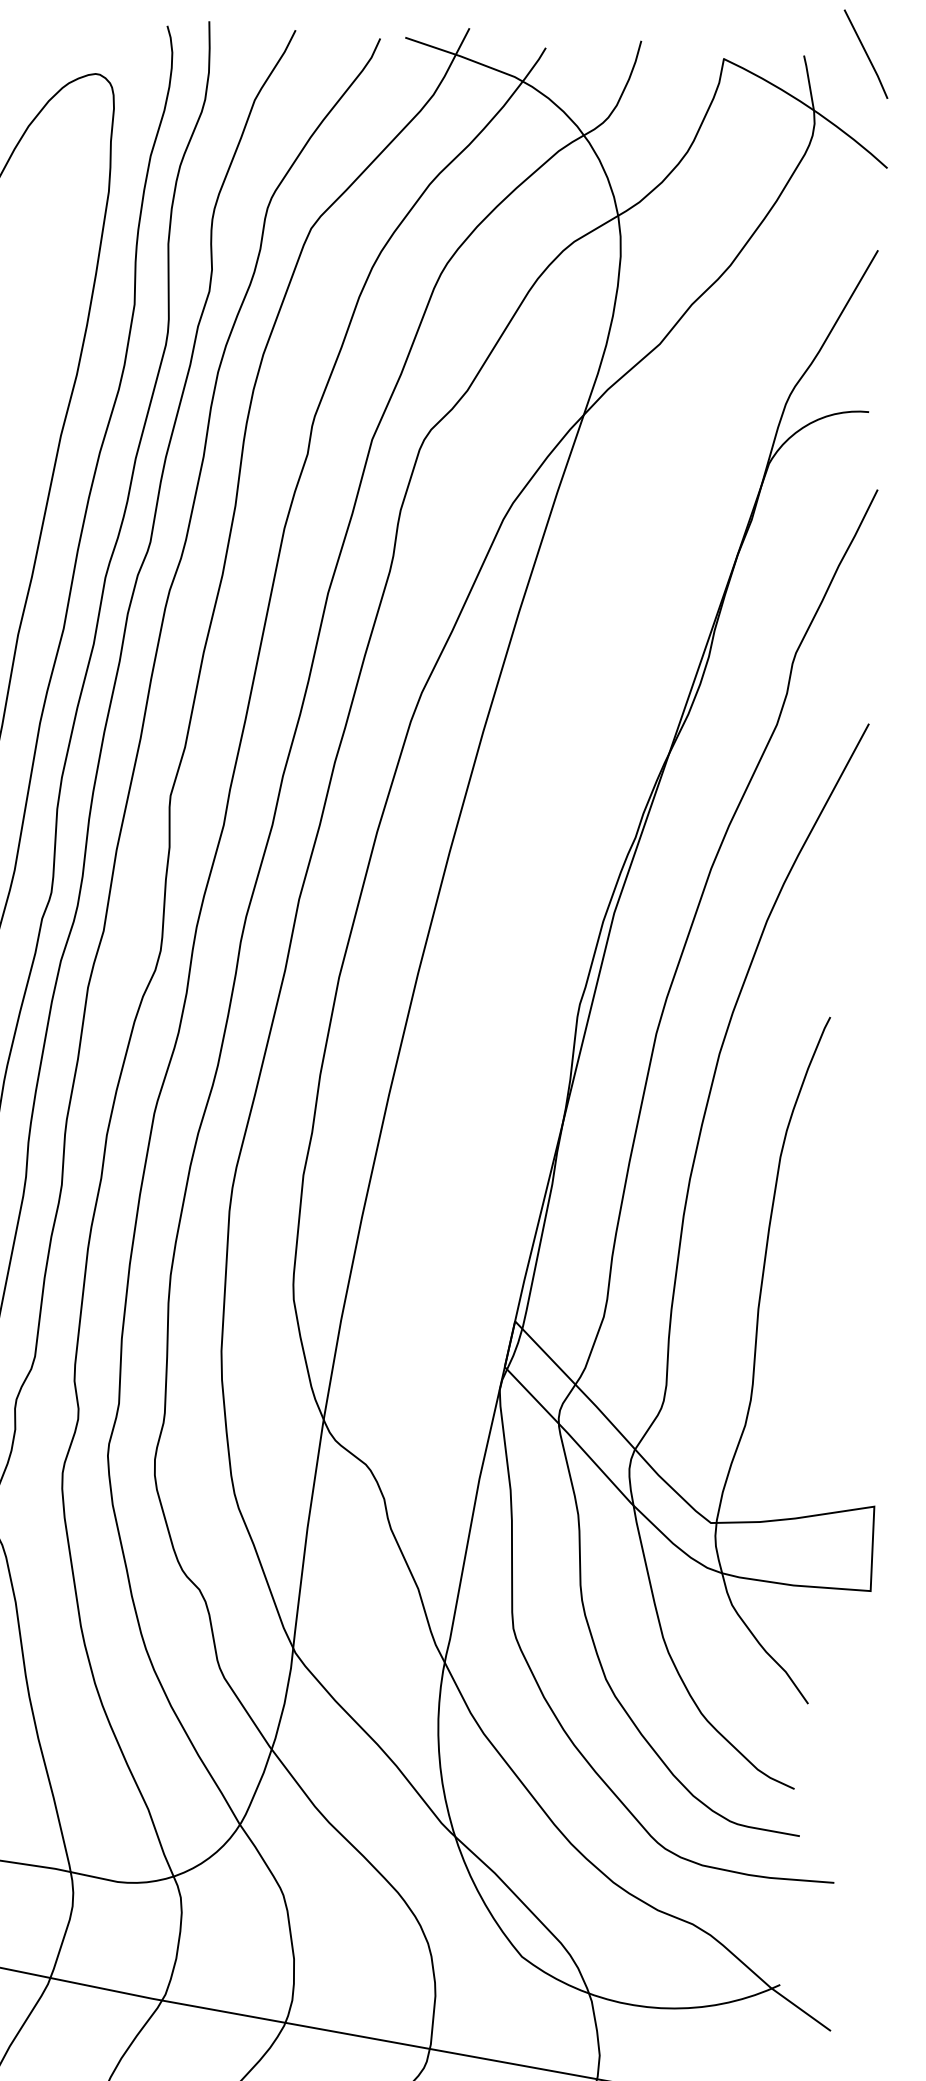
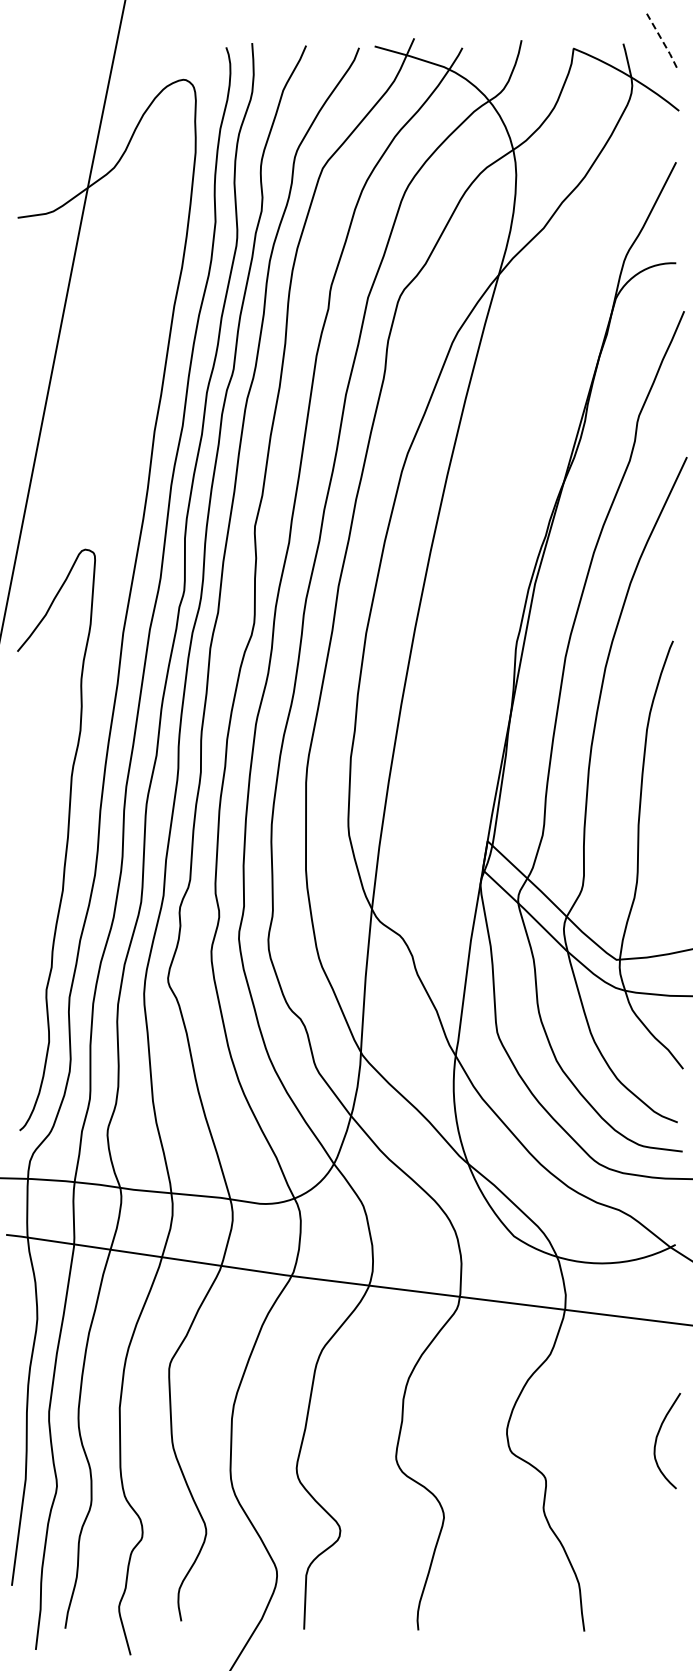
line: (866, 55) -> (662, 41), solid -> dashed

